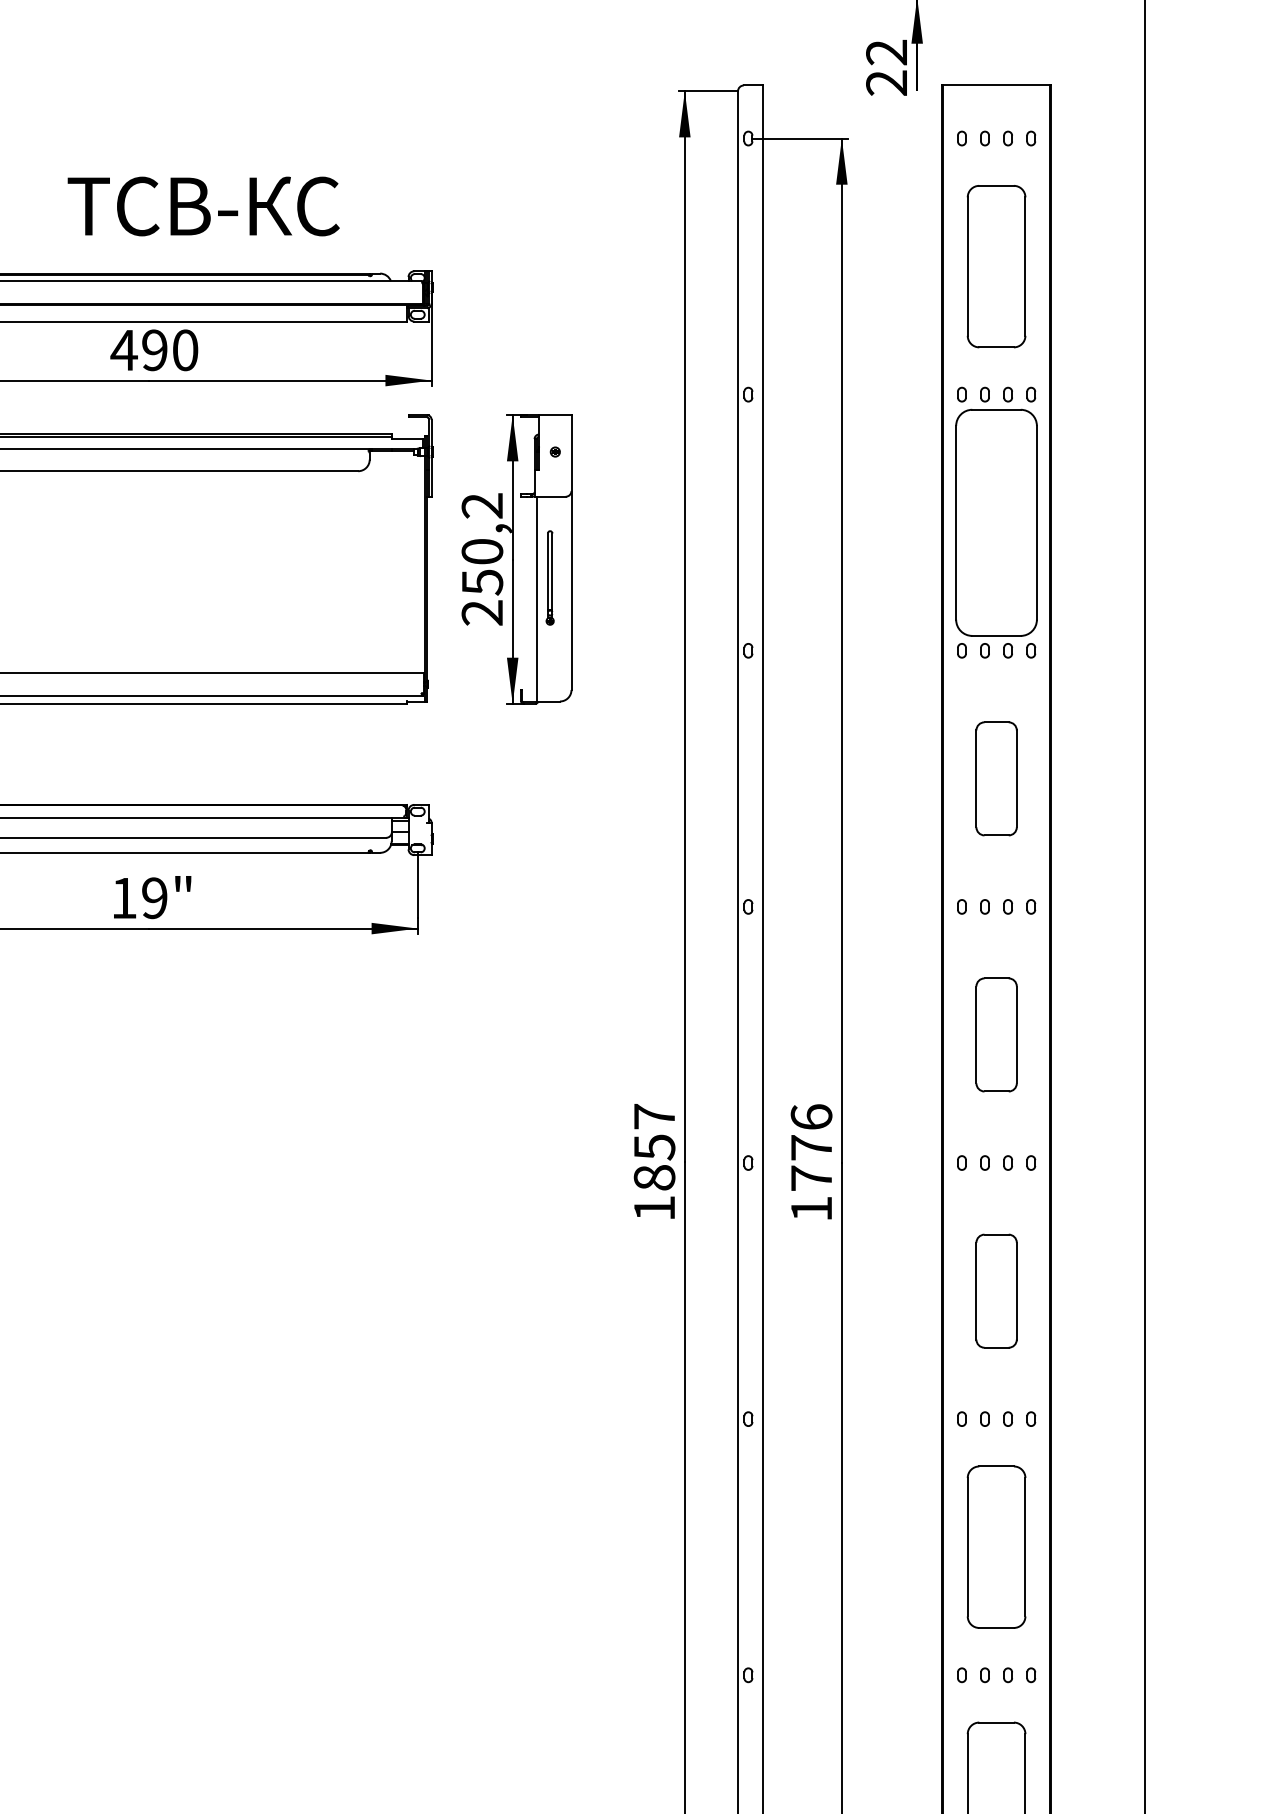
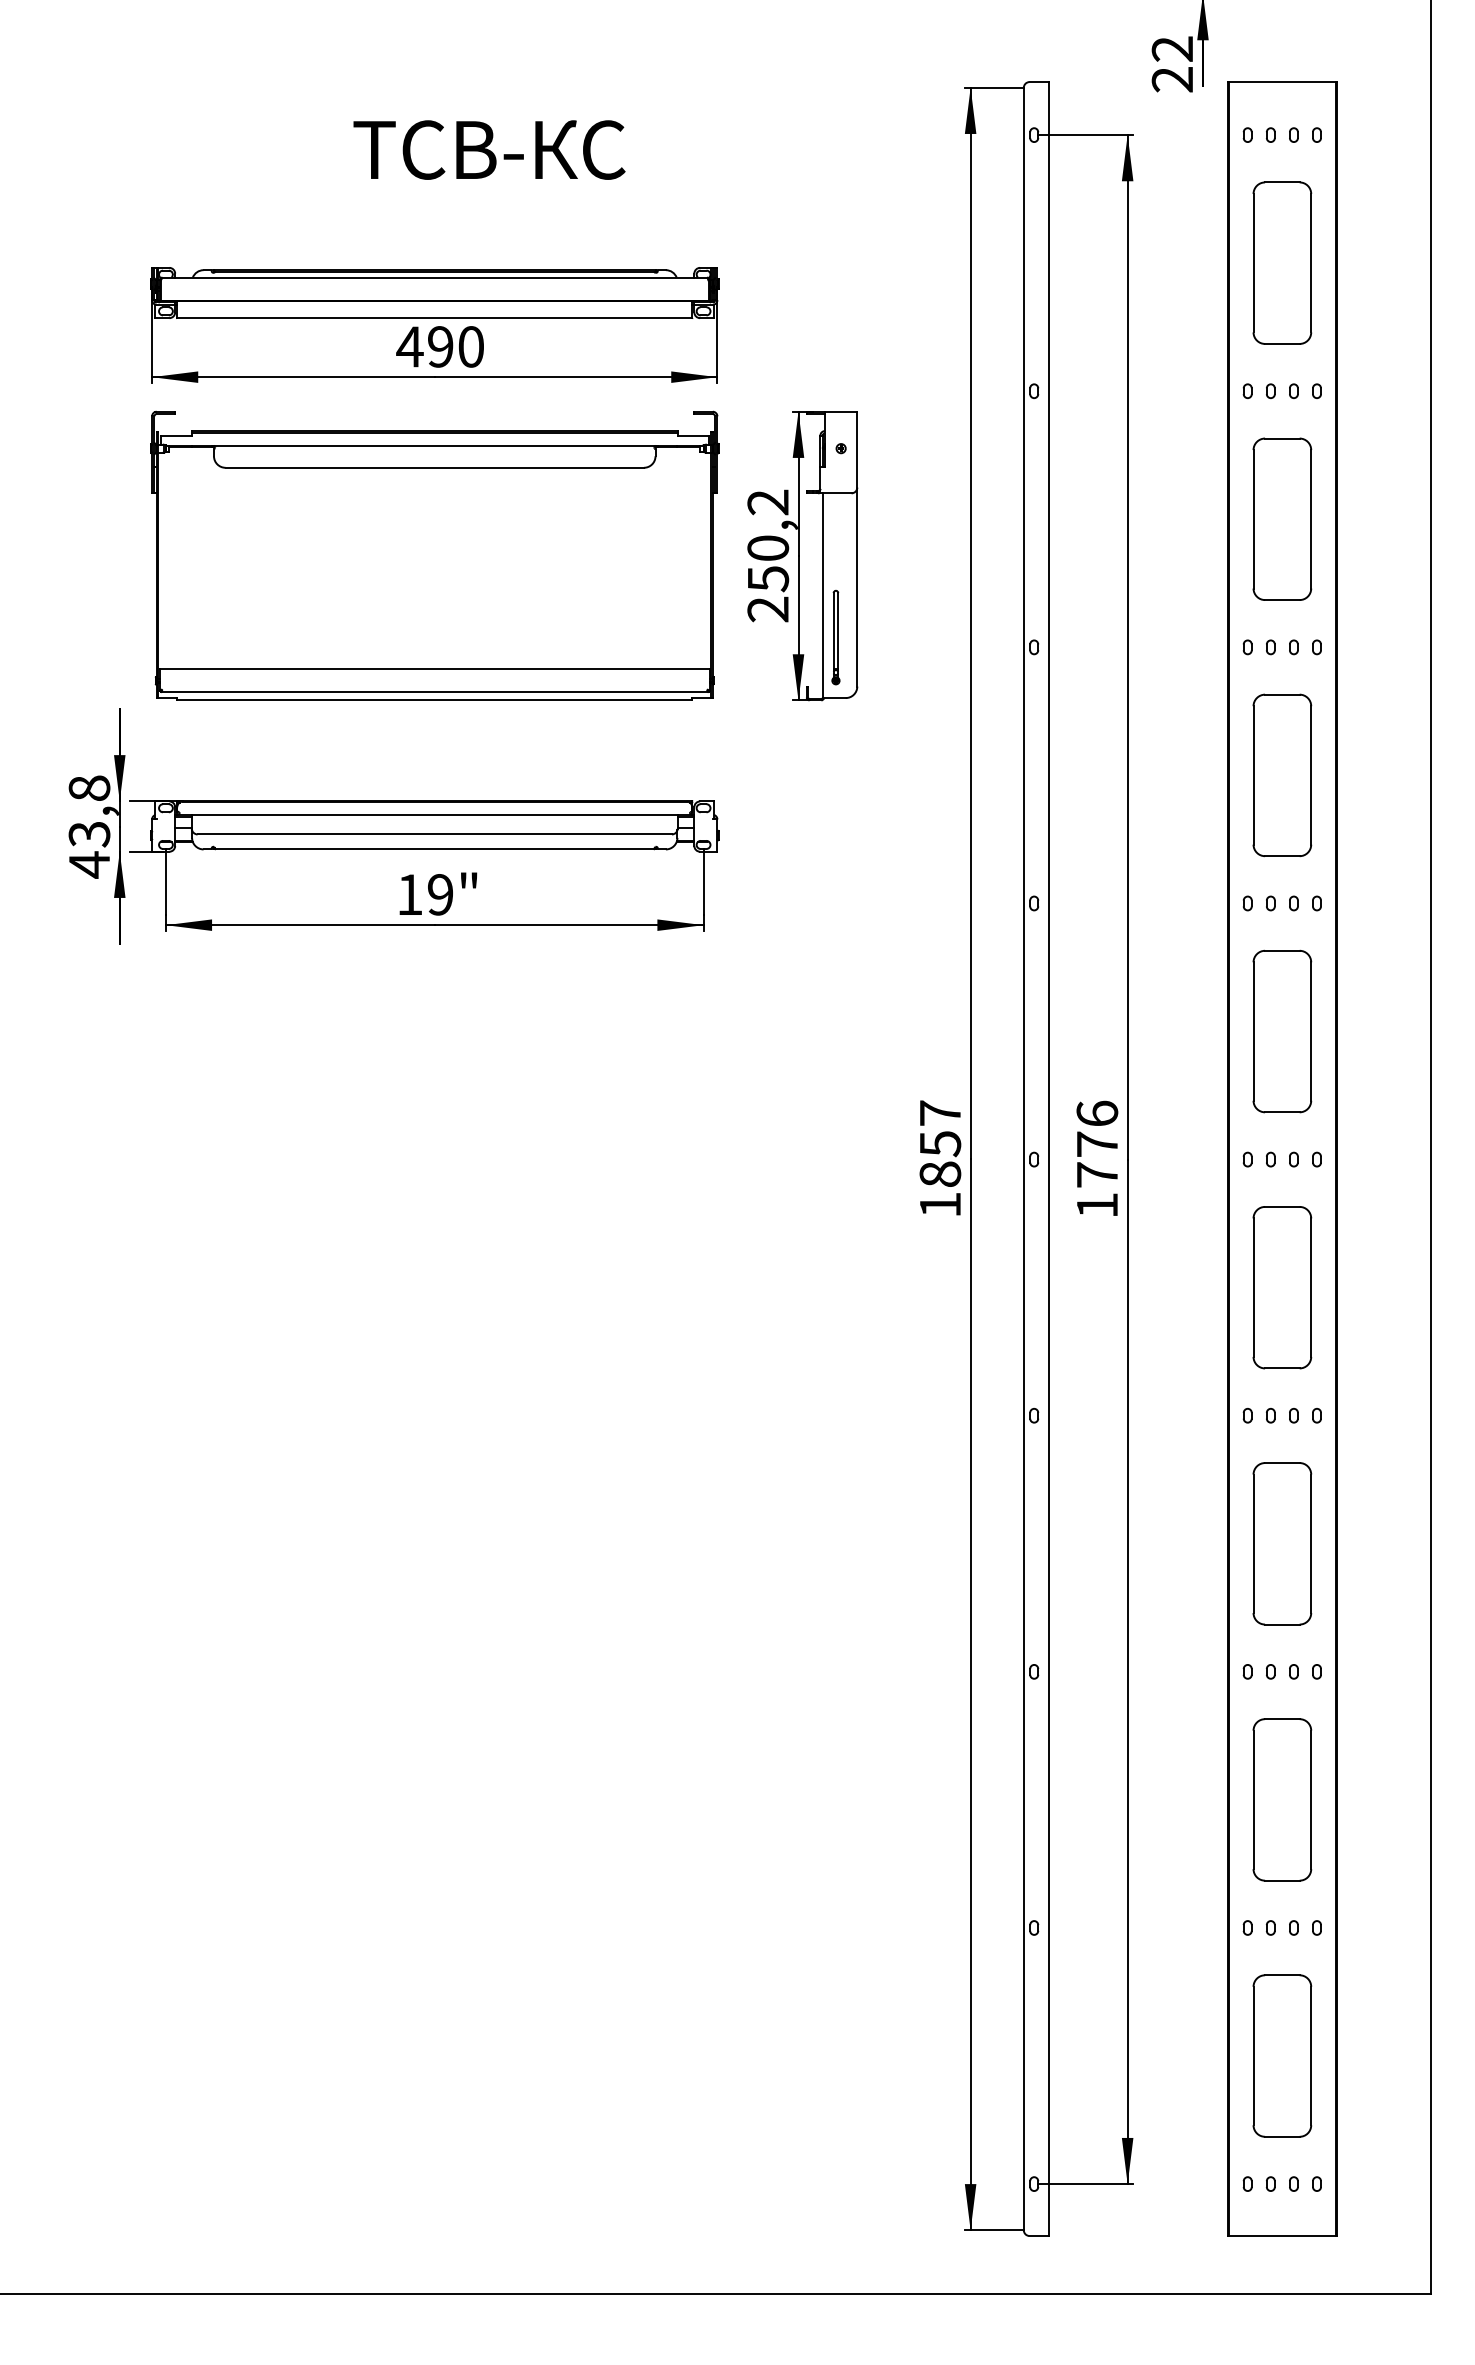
text: (203, 205) -> (489, 149), moved
part: (996, 521) -> (1282, 518), size x0.71
part: (549, 577) -> (835, 637), moved
part: (996, 778) -> (1282, 775), size x1.43
part: (996, 1034) -> (1282, 1031), size x1.43
part: (996, 1290) -> (1282, 1287), size x1.43

